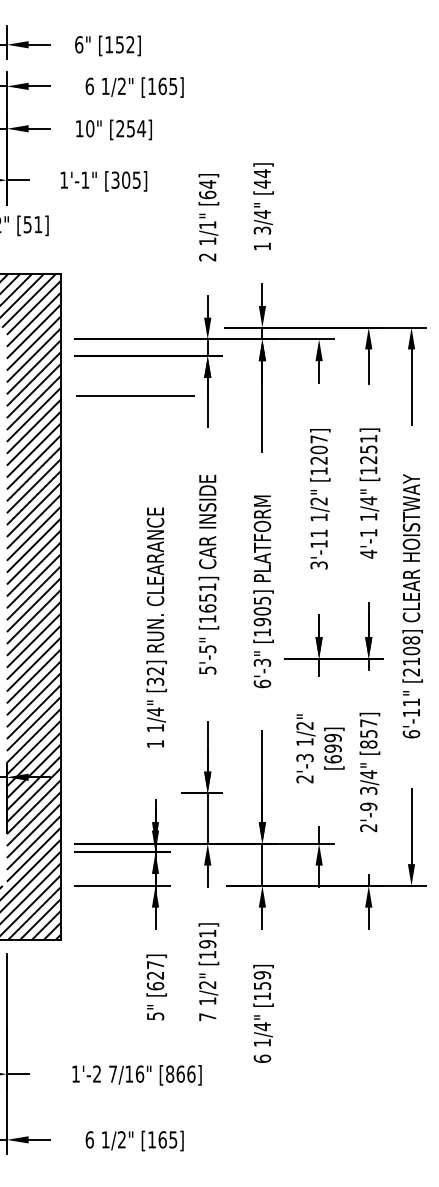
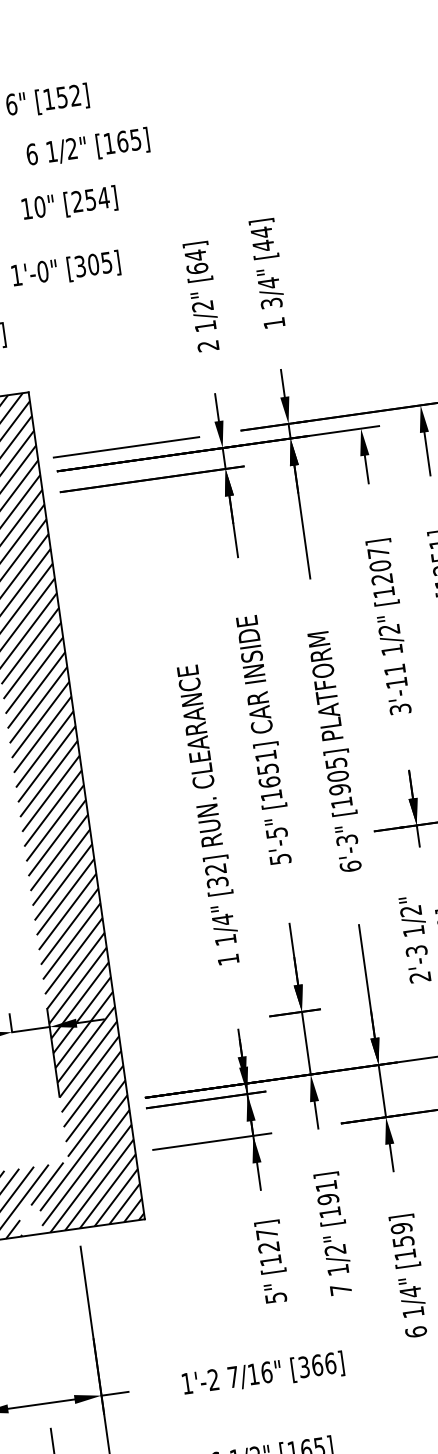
text: (85, 179) -> (42, 270), 1'-1" -> 1'-0"
text: (207, 225) -> (202, 306), 1/1" -> 1/2"
line: (135, 395) -> (125, 446), moved
text: (155, 986) -> (270, 1260), [627] -> [127]
text: (170, 1073) -> (304, 1366), [866] -> [366]

